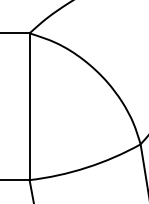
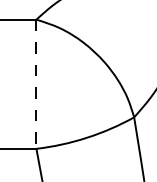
line: (29, 107) -> (36, 84), solid -> dashed

